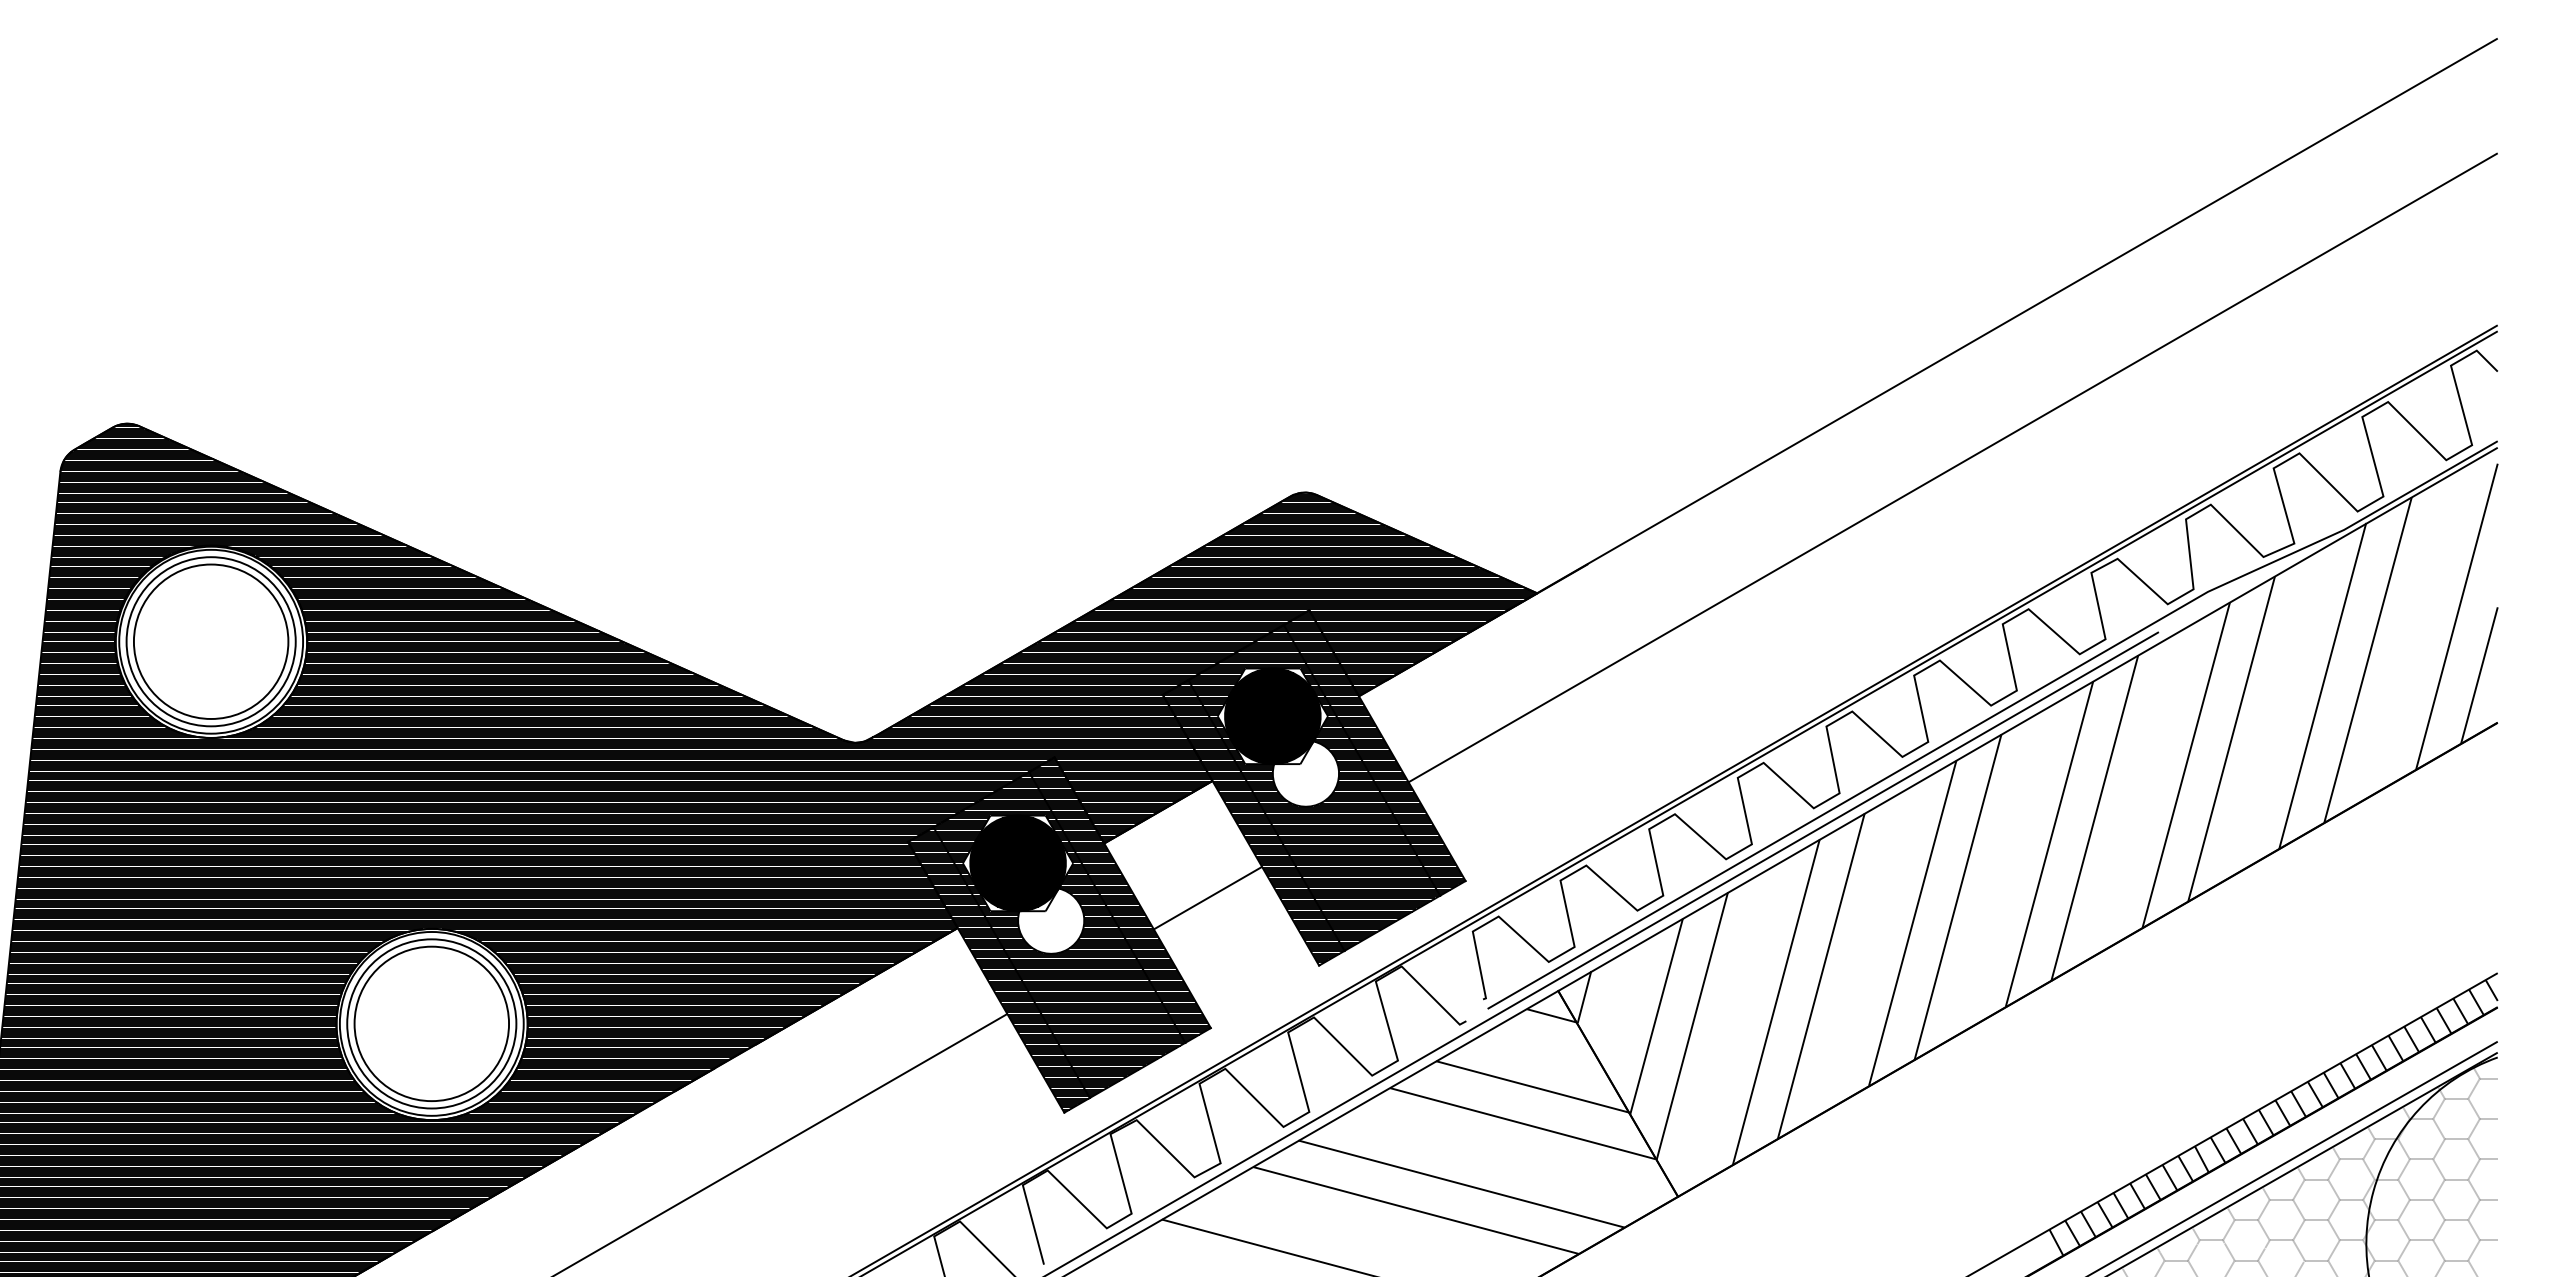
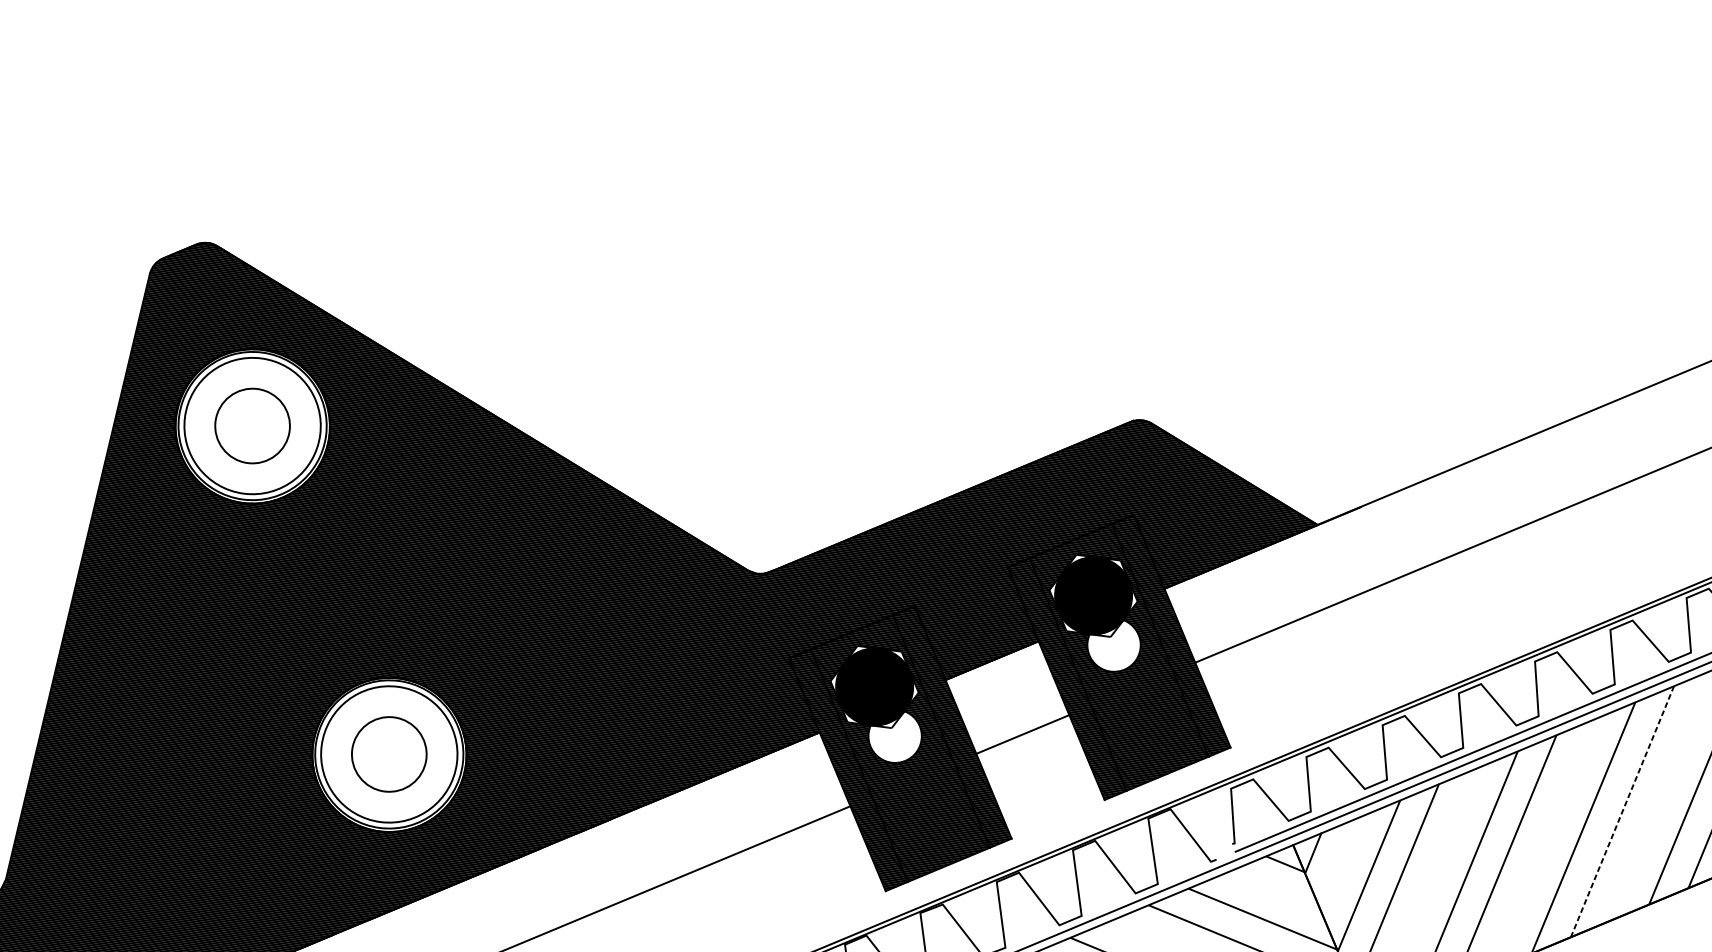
circle: (210, 641) -> (252, 425), size x0.6
line: (1958, 897) -> (1622, 811), solid -> dashed
circle: (431, 1023) -> (389, 754), size x0.6

